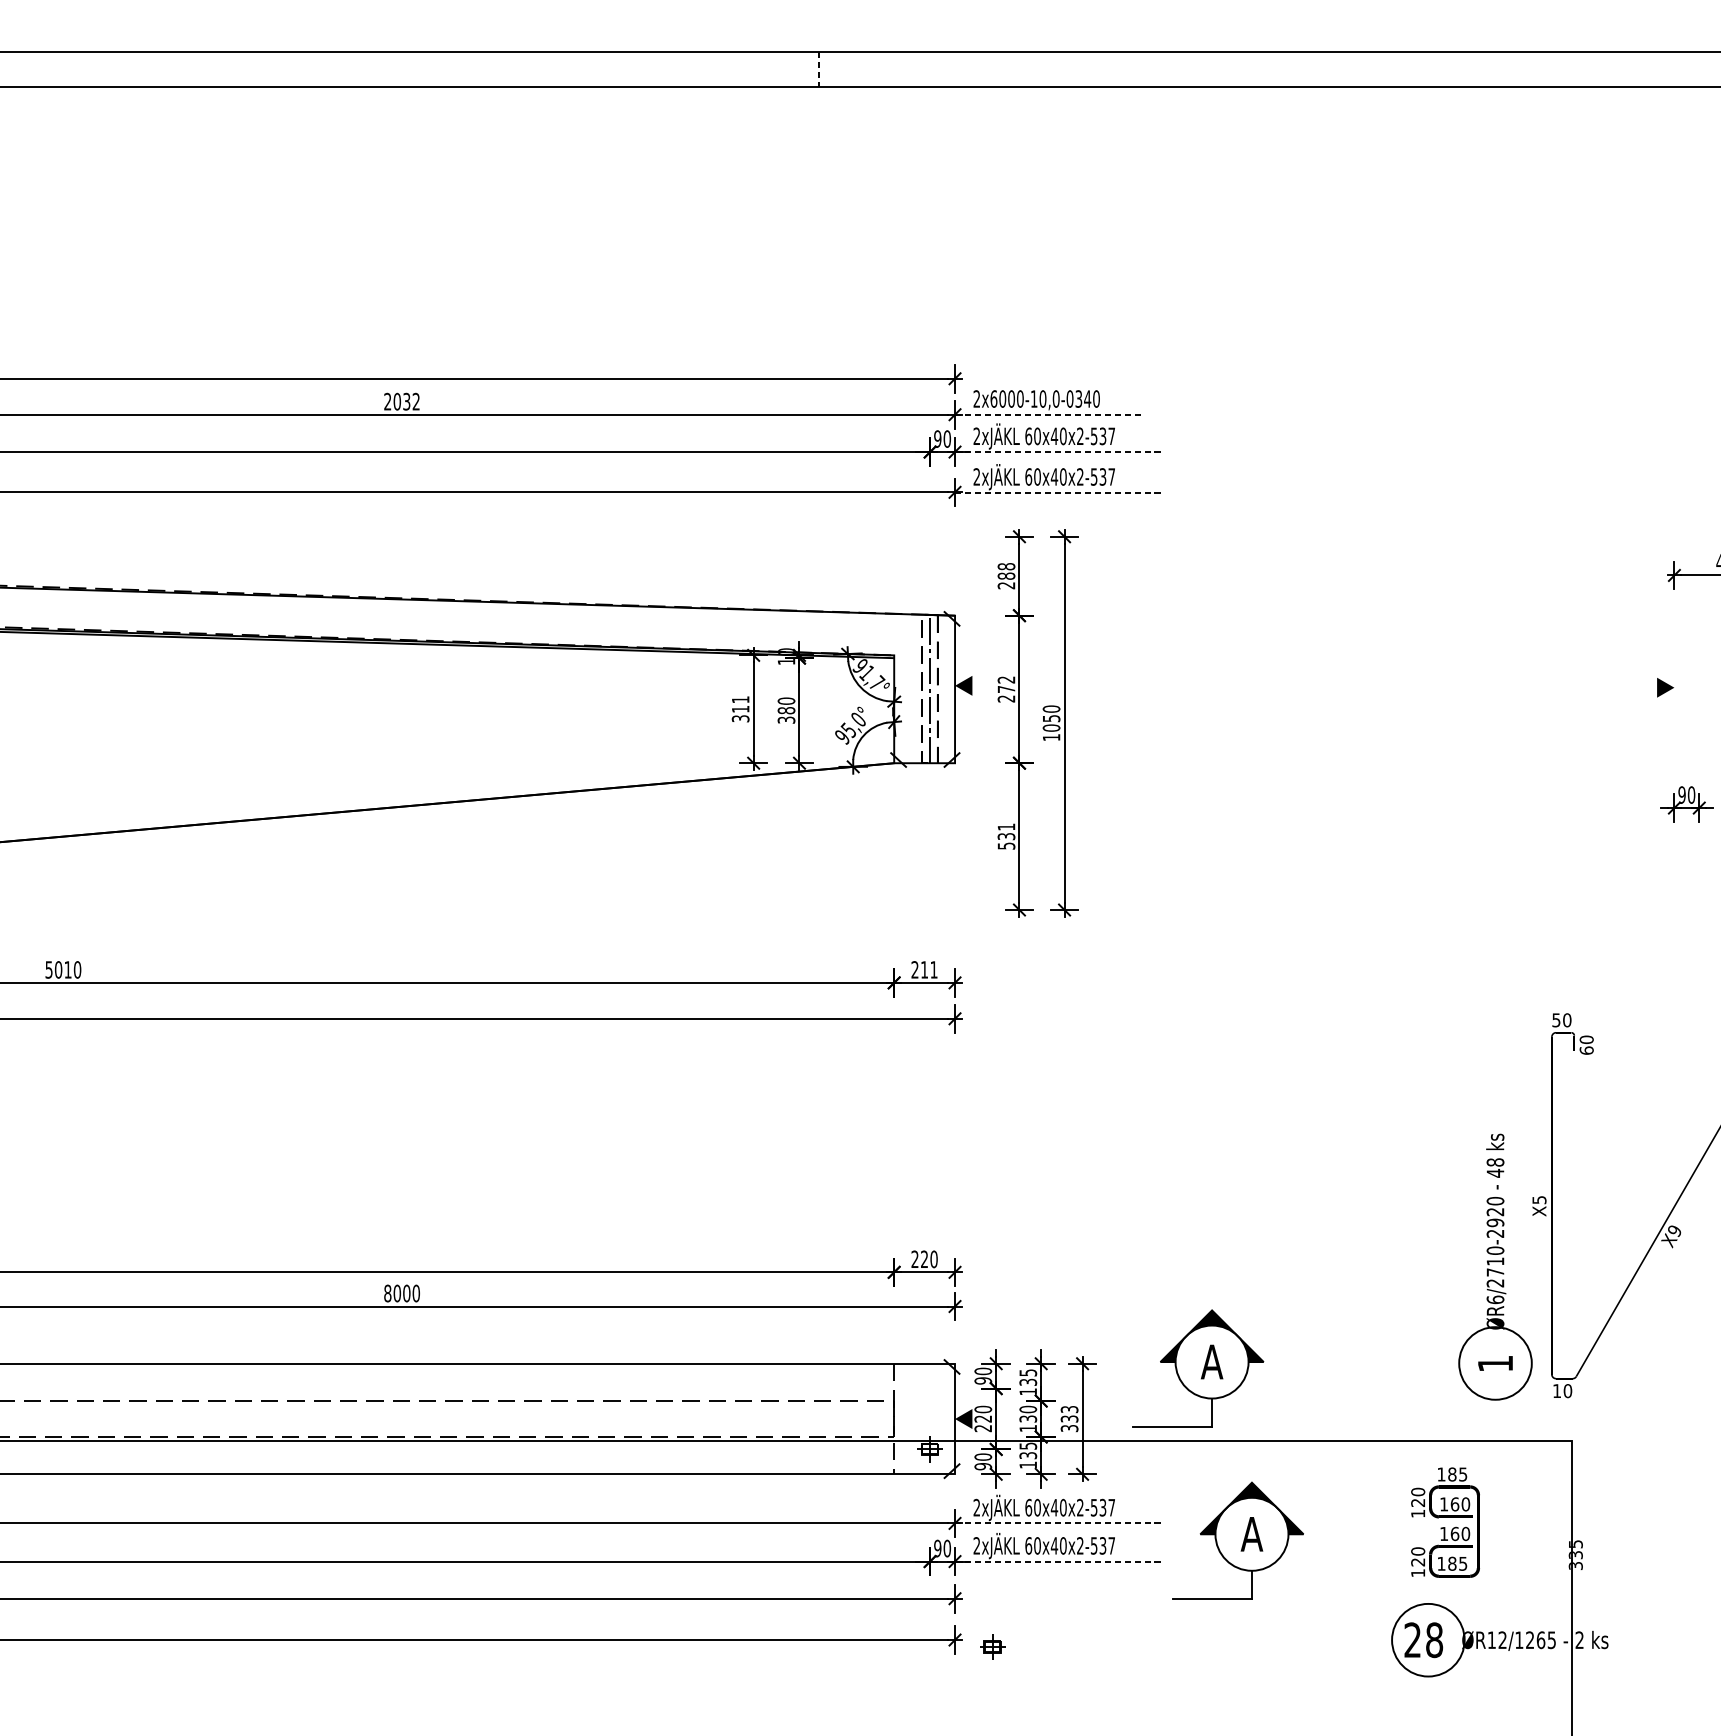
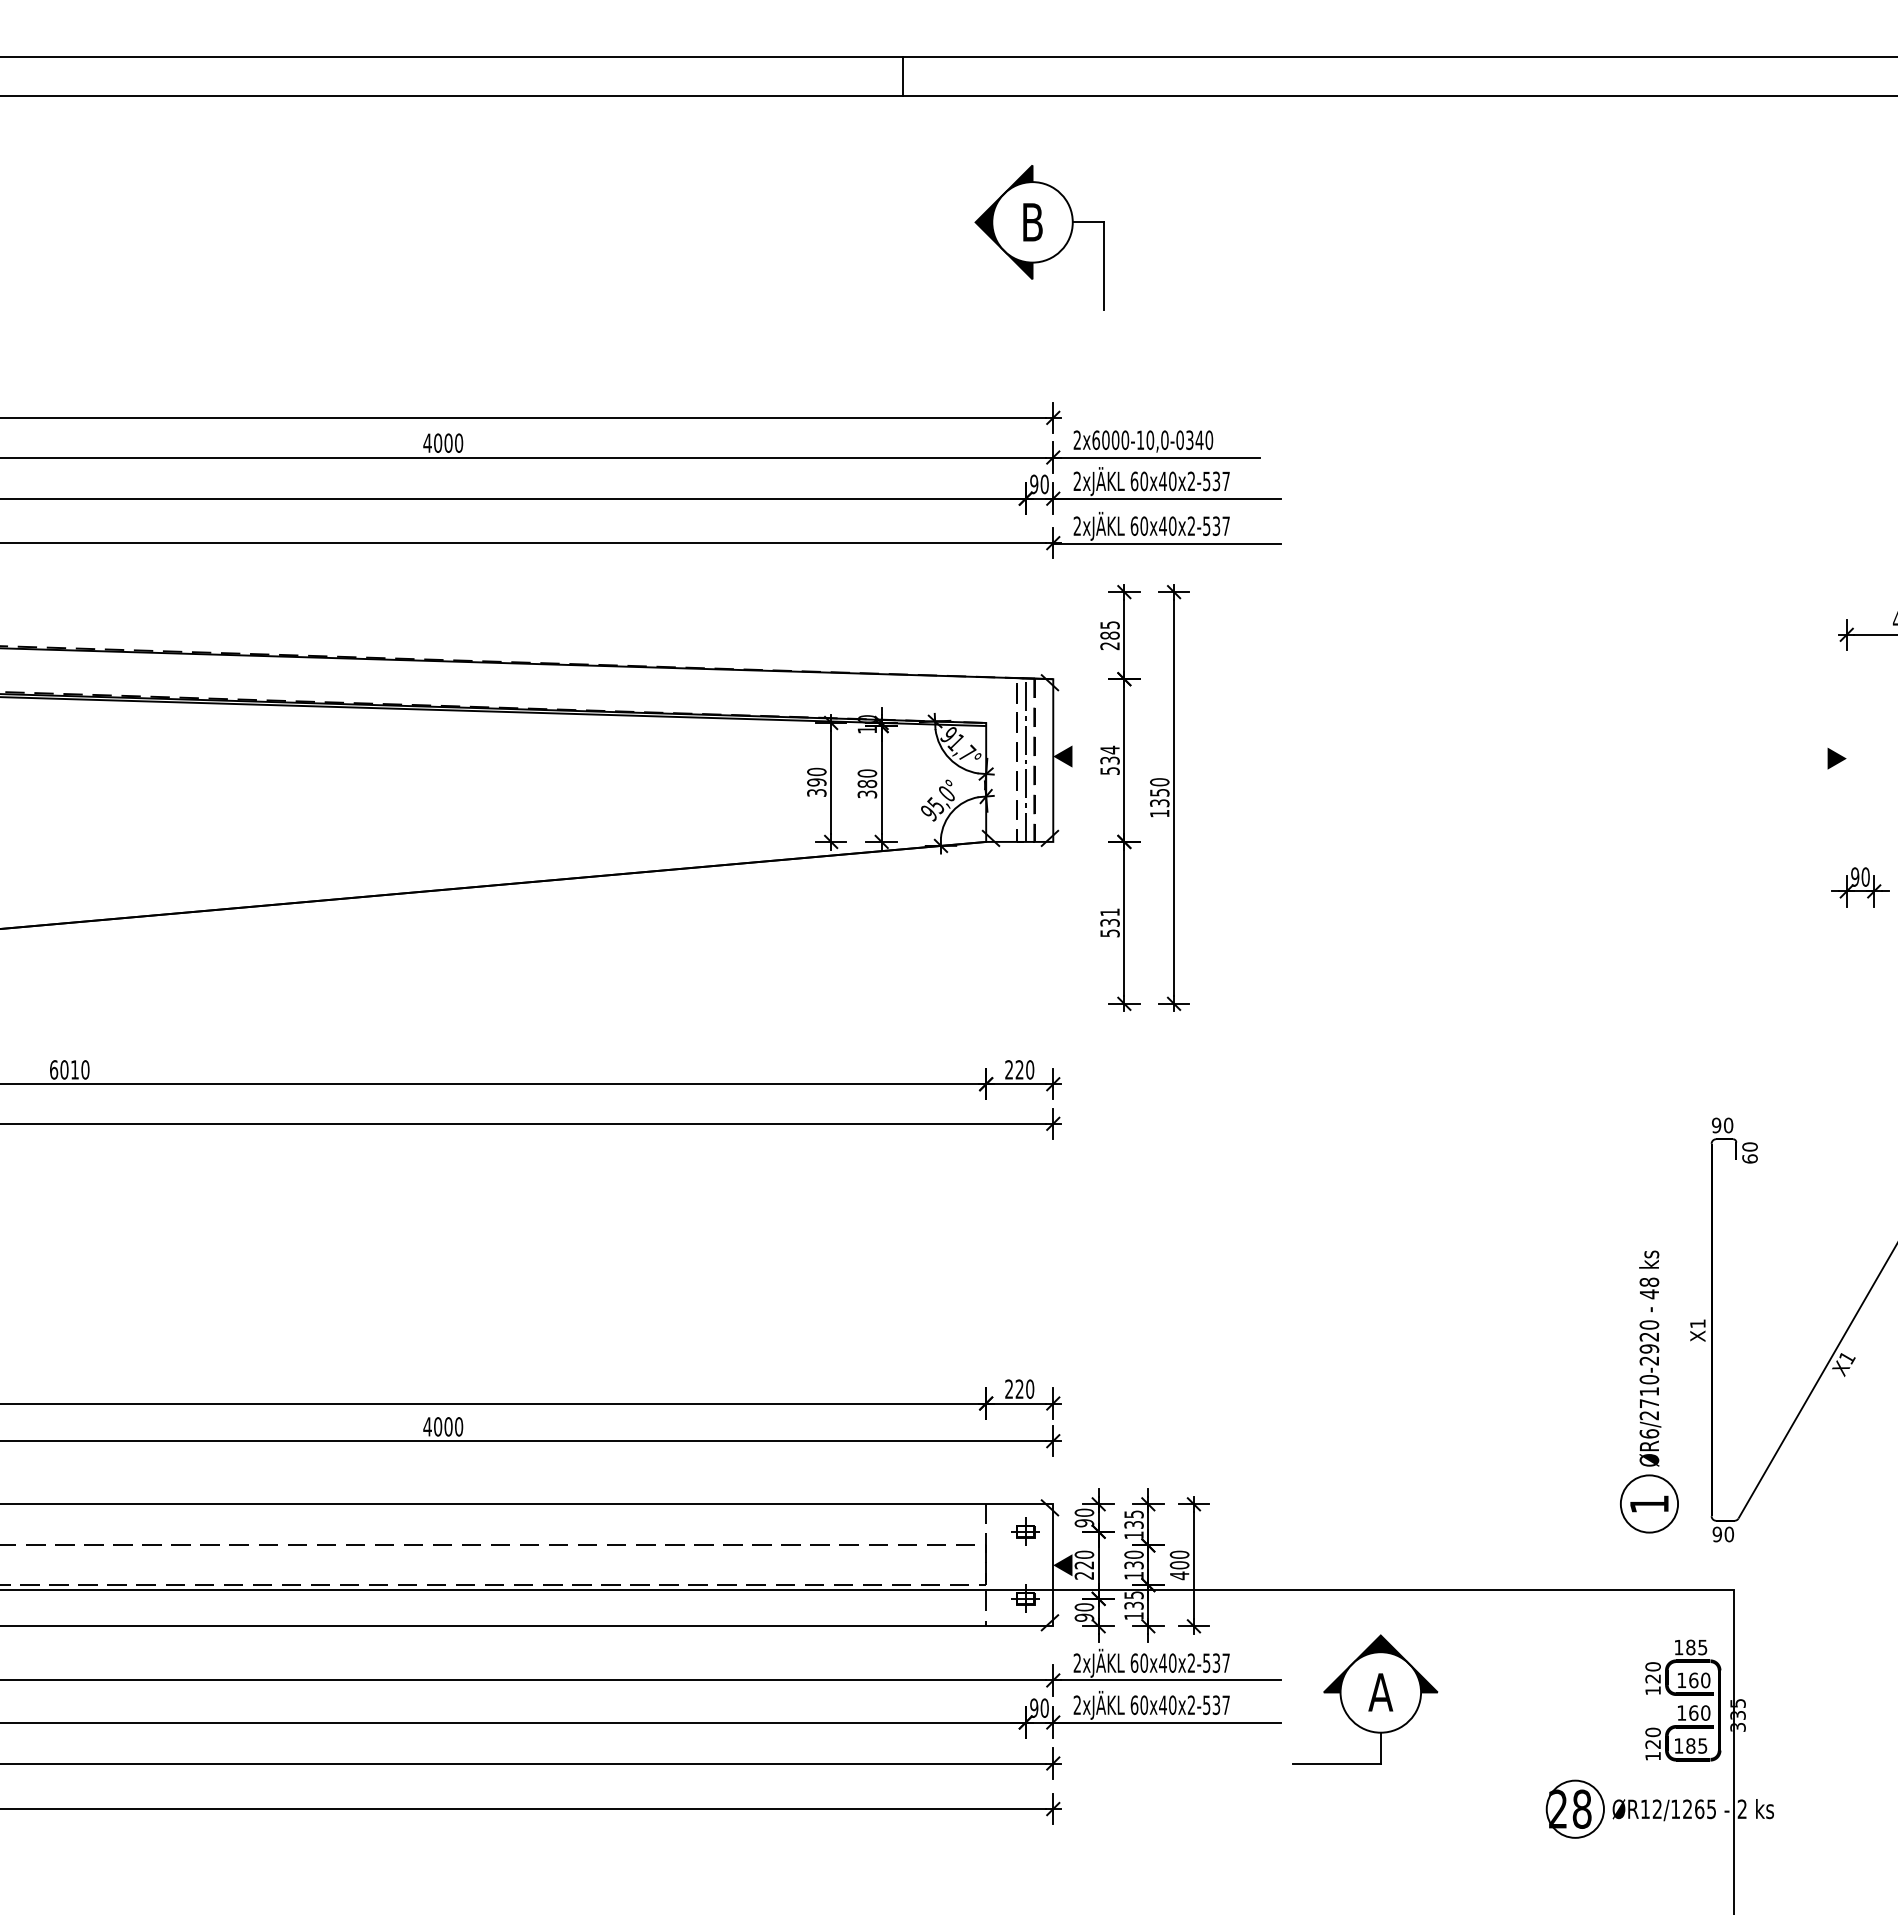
line: (819, 69) -> (903, 76), dashed -> solid
part: (942, 215) -> (1039, 237), added
text: (402, 401) -> (443, 442), 2032 -> 4000
line: (1048, 414) -> (1156, 457), dashed -> solid
line: (1058, 451) -> (1167, 498), dashed -> solid
line: (1058, 492) -> (1167, 543), dashed -> solid
text: (1006, 567) -> (1109, 625), 288 -> 285
text: (1006, 688) -> (1109, 759), 272 -> 534
text: (740, 703) -> (816, 776), 311 -> 390
text: (1051, 728) -> (1159, 803), 1050 -> 1350
text: (49, 969) -> (54, 1069), 5010 -> 6010
text: (928, 969) -> (1024, 1069), 211 -> 220
text: (1556, 1019) -> (1716, 1124), 50 -> 90
text: (1539, 1199) -> (1697, 1323), X5 -> X1
text: (1675, 1230) -> (1847, 1357), X9 -> X1
text: (387, 1293) -> (427, 1426), 8000 -> 4000
circle: (1495, 1363) -> (1649, 1503), size x0.71
part: (1198, 1368) -> (1321, 1509), removed
text: (1556, 1391) -> (1716, 1534), 10 -> 90
text: (1069, 1419) -> (1179, 1565), 333 -> 400
text: (1445, 1522) -> (1683, 1700), moved
line: (1058, 1523) -> (1167, 1680), dashed -> solid
line: (1058, 1561) -> (1167, 1722), dashed -> solid
circle: (1427, 1639) -> (1574, 1808), size x0.71
part: (992, 1646) -> (1025, 1531), moved

